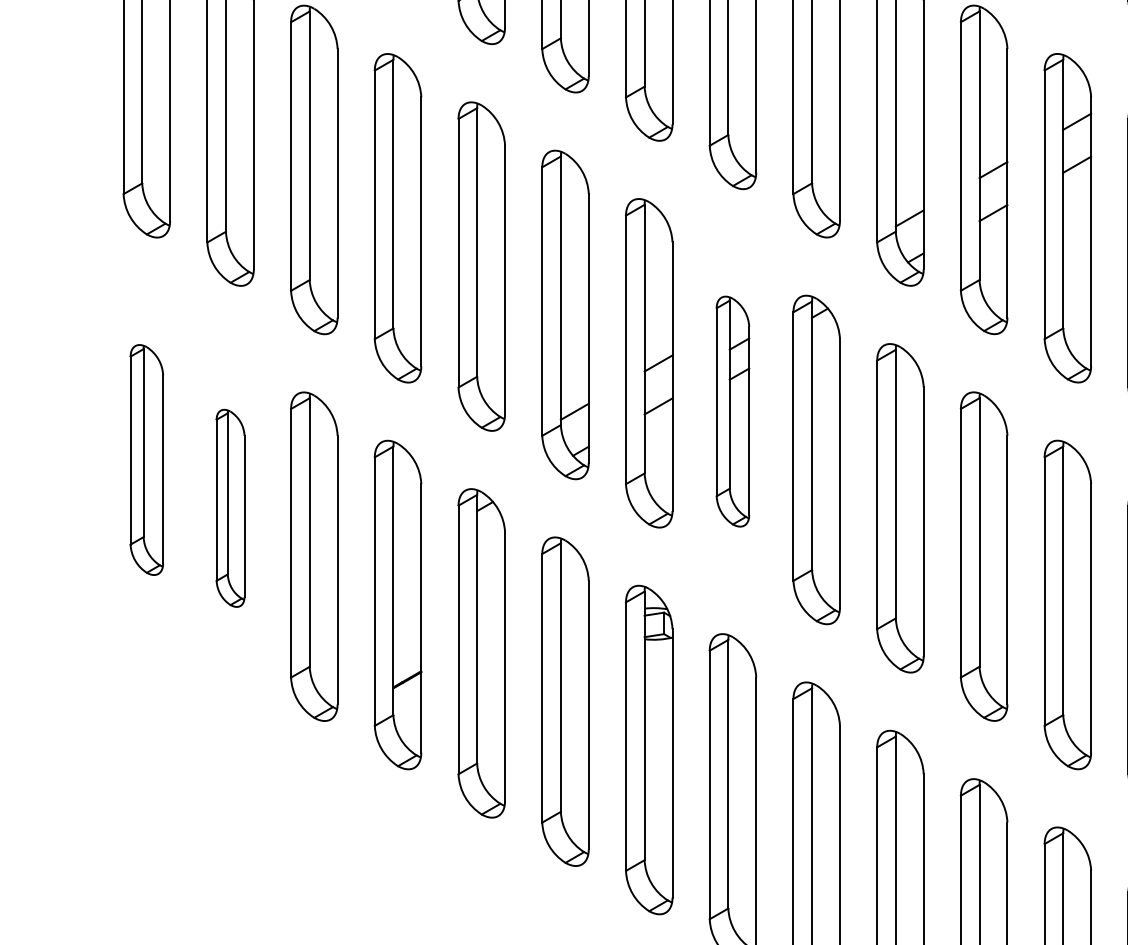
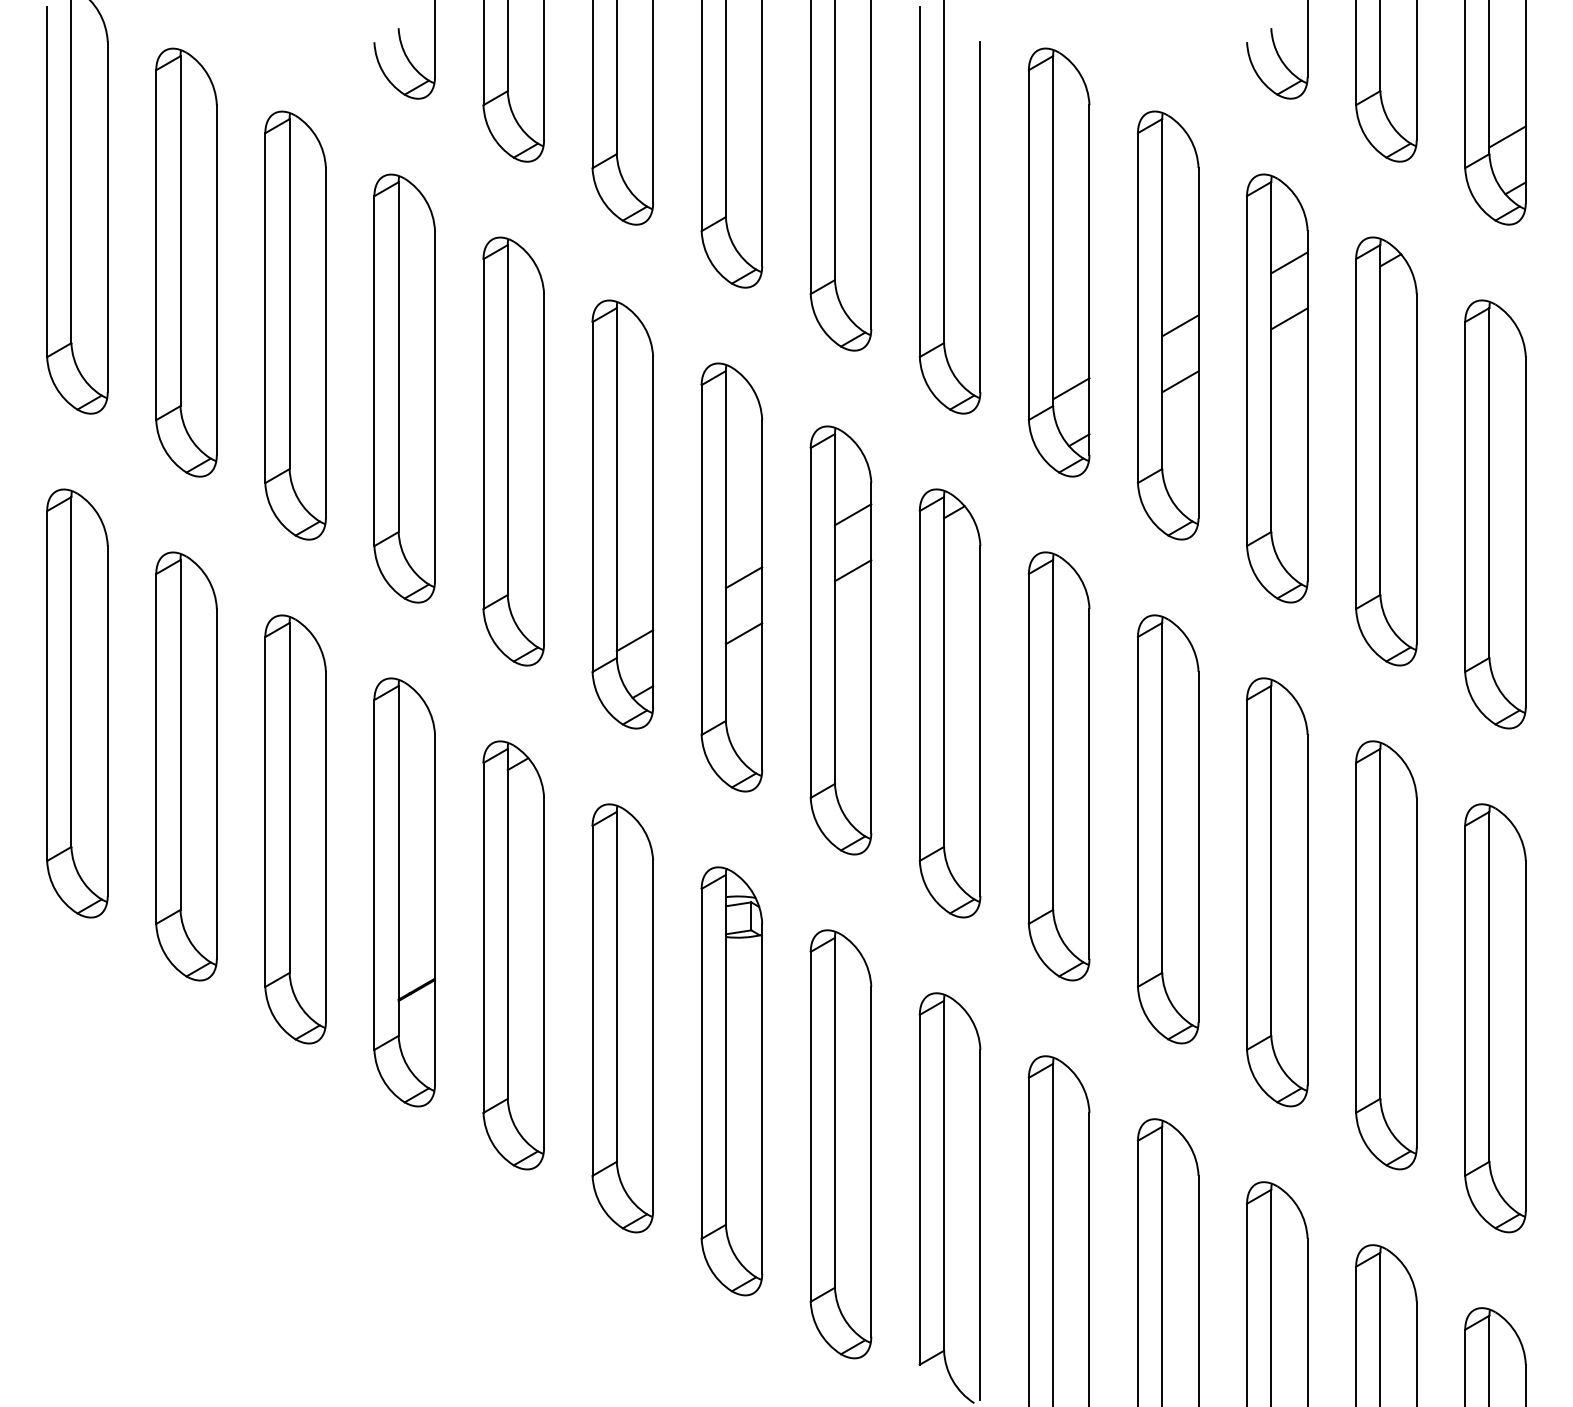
part: (732, 411) -> (840, 640), size x1.43
part: (146, 460) -> (77, 703), size x1.43
part: (230, 508) -> (186, 766), size x1.67

